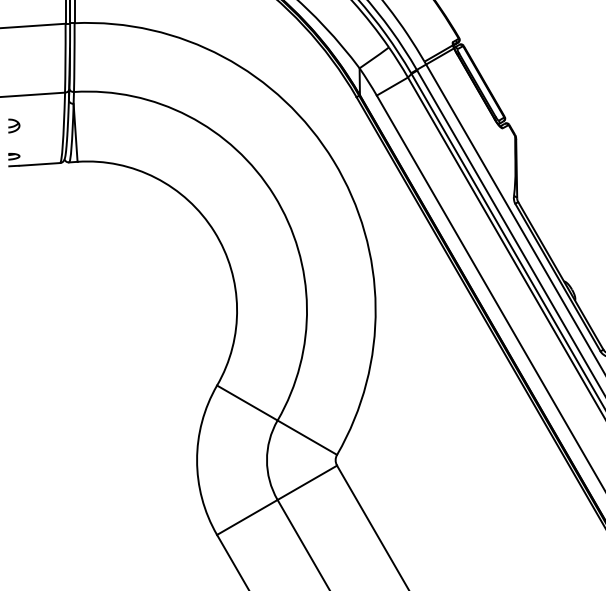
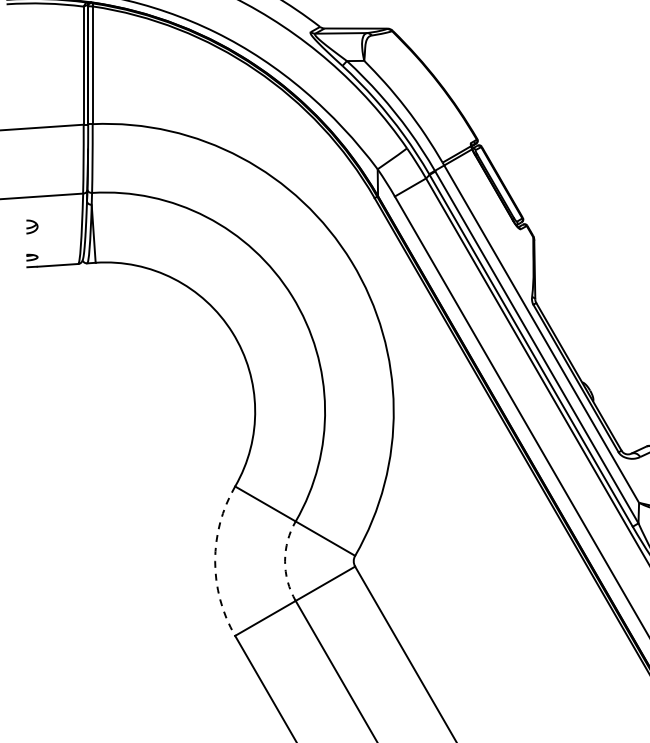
arc: (197, 460) -> (215, 561), solid -> dashed
arc: (267, 460) -> (285, 561), solid -> dashed

